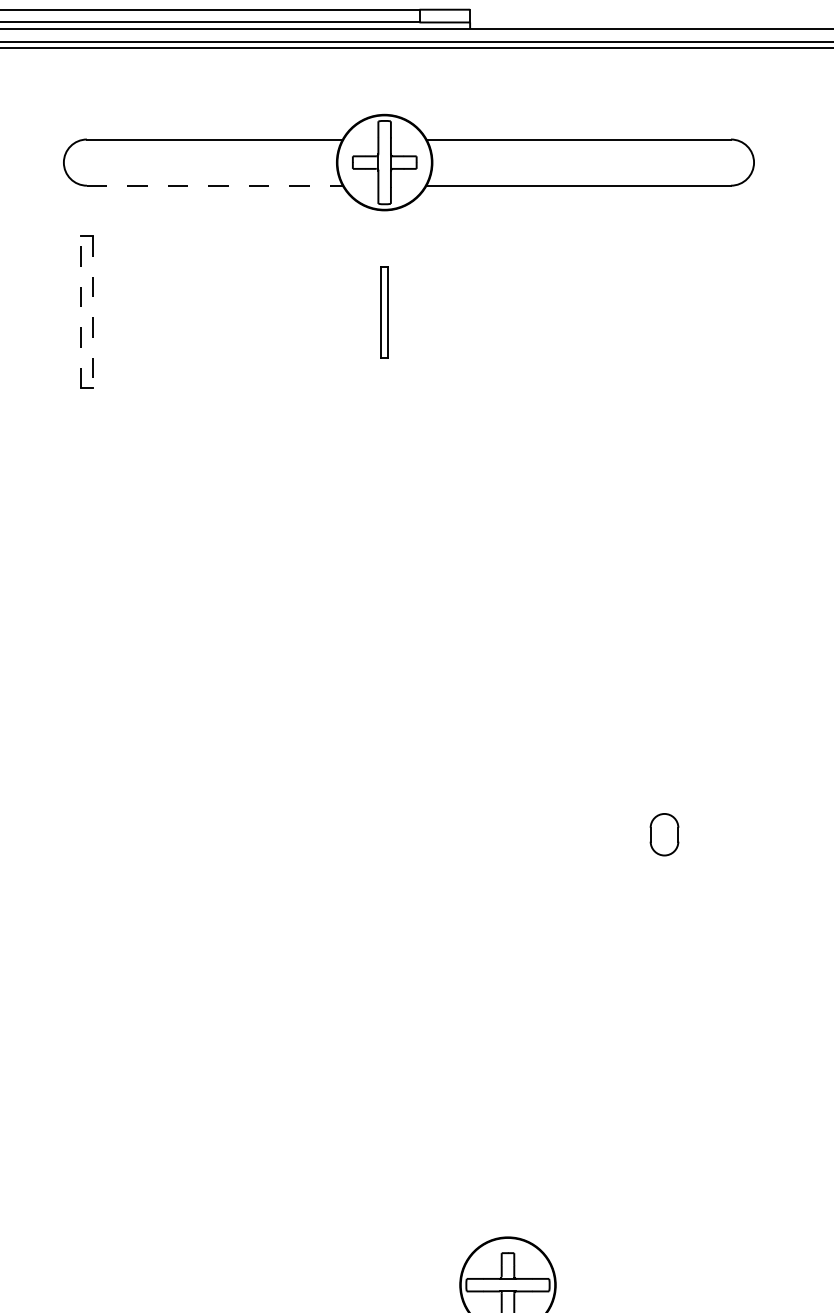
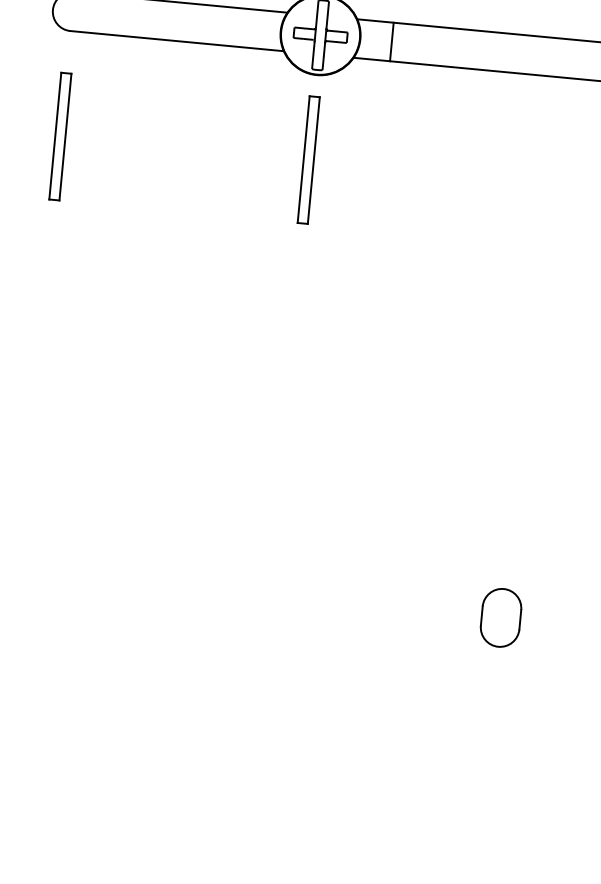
line: (470, 162) -> (392, 41), added
line: (214, 185) -> (176, 40), dashed -> solid
part: (384, 311) -> (308, 159), size x1.67
line: (80, 312) -> (54, 136), dashed -> solid
line: (93, 312) -> (65, 137), dashed -> solid
part: (664, 834) -> (501, 617), size x1.67

